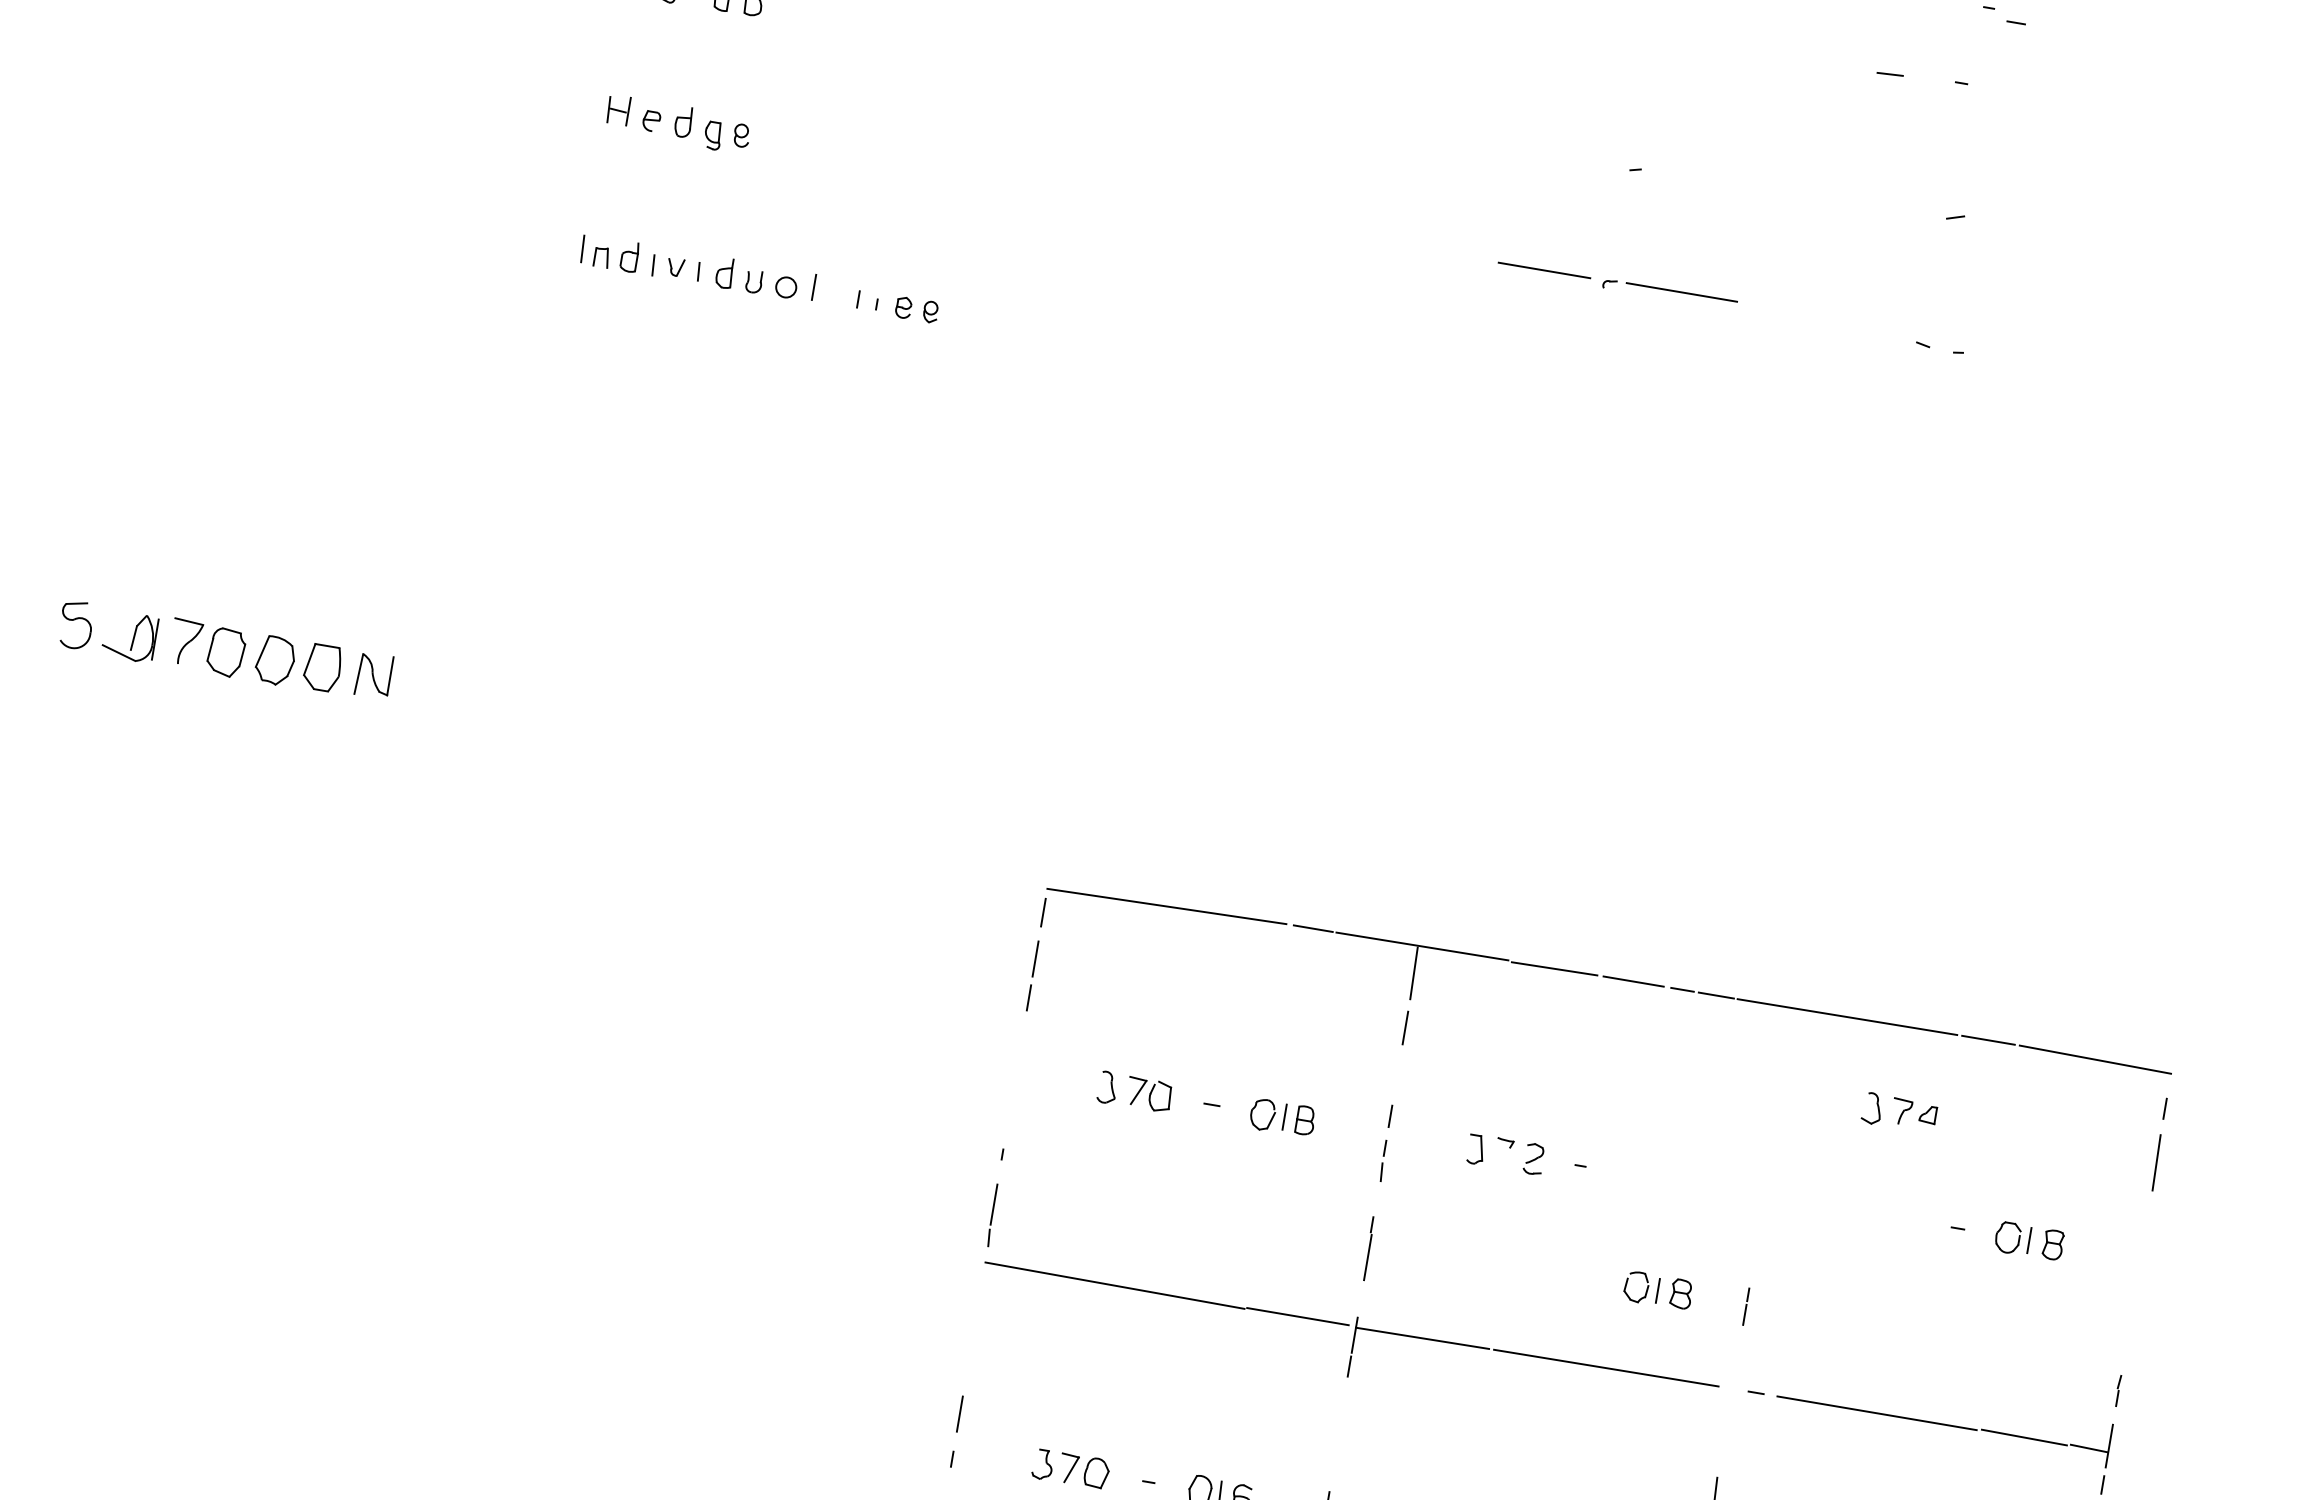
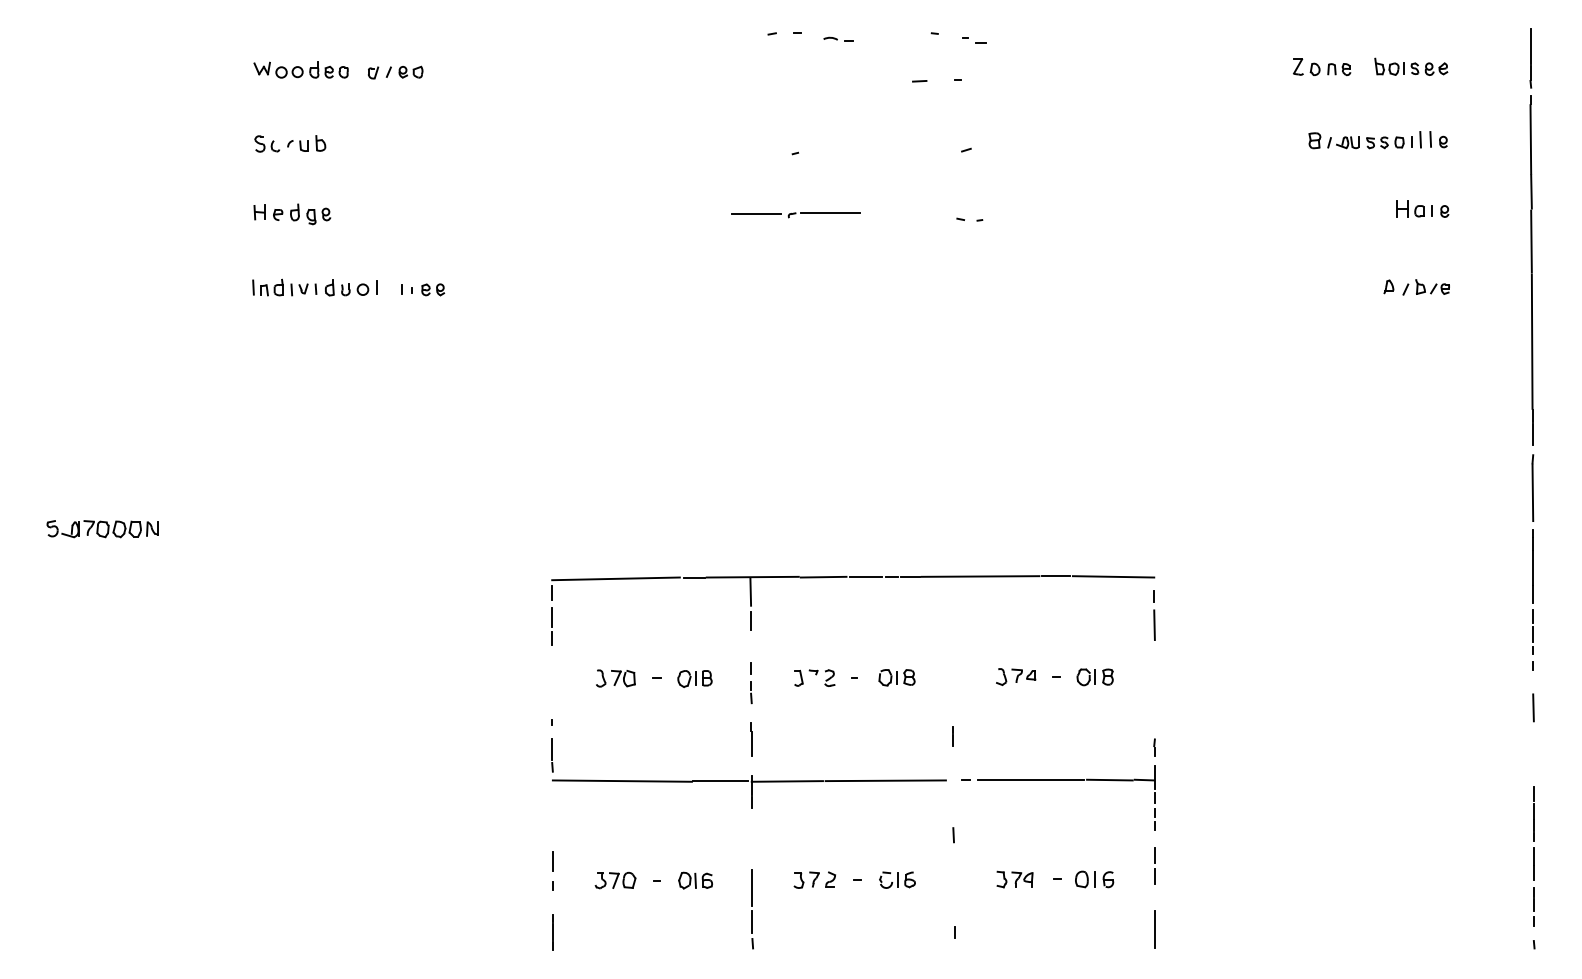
part: (224, 652) -> (102, 529), size x0.62
part: (1900, 1112) -> (1016, 676), moved
part: (1657, 1289) -> (896, 677), moved

